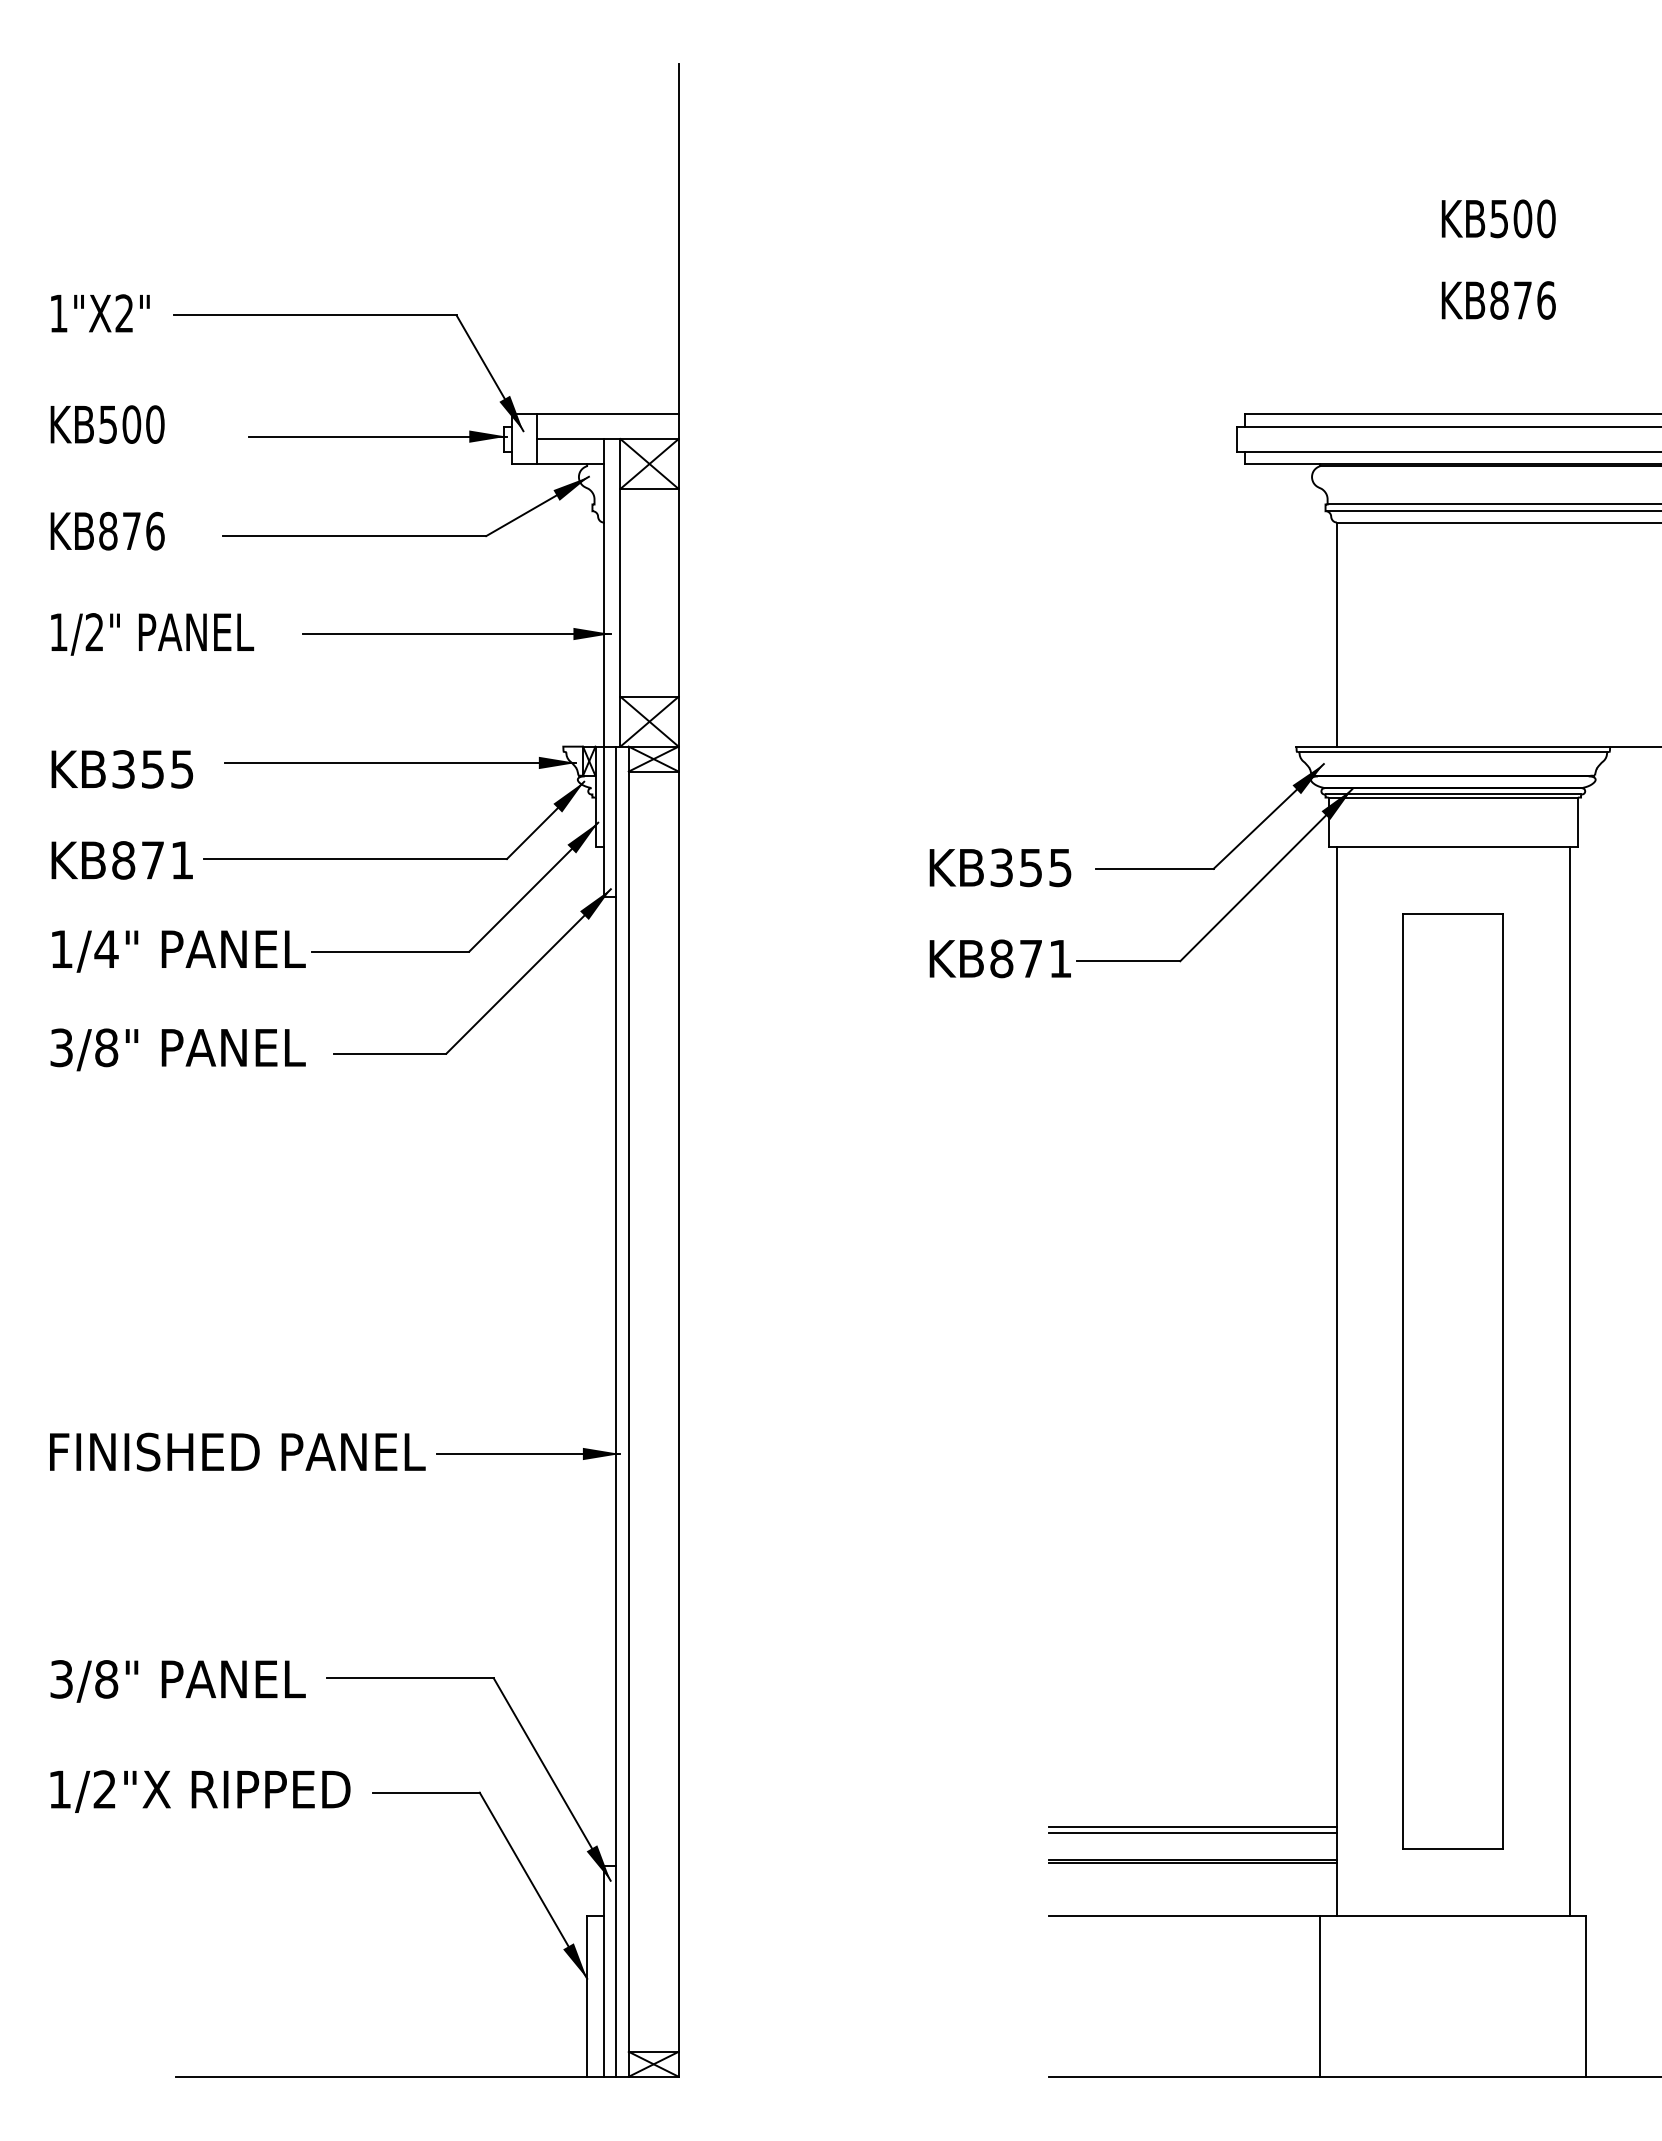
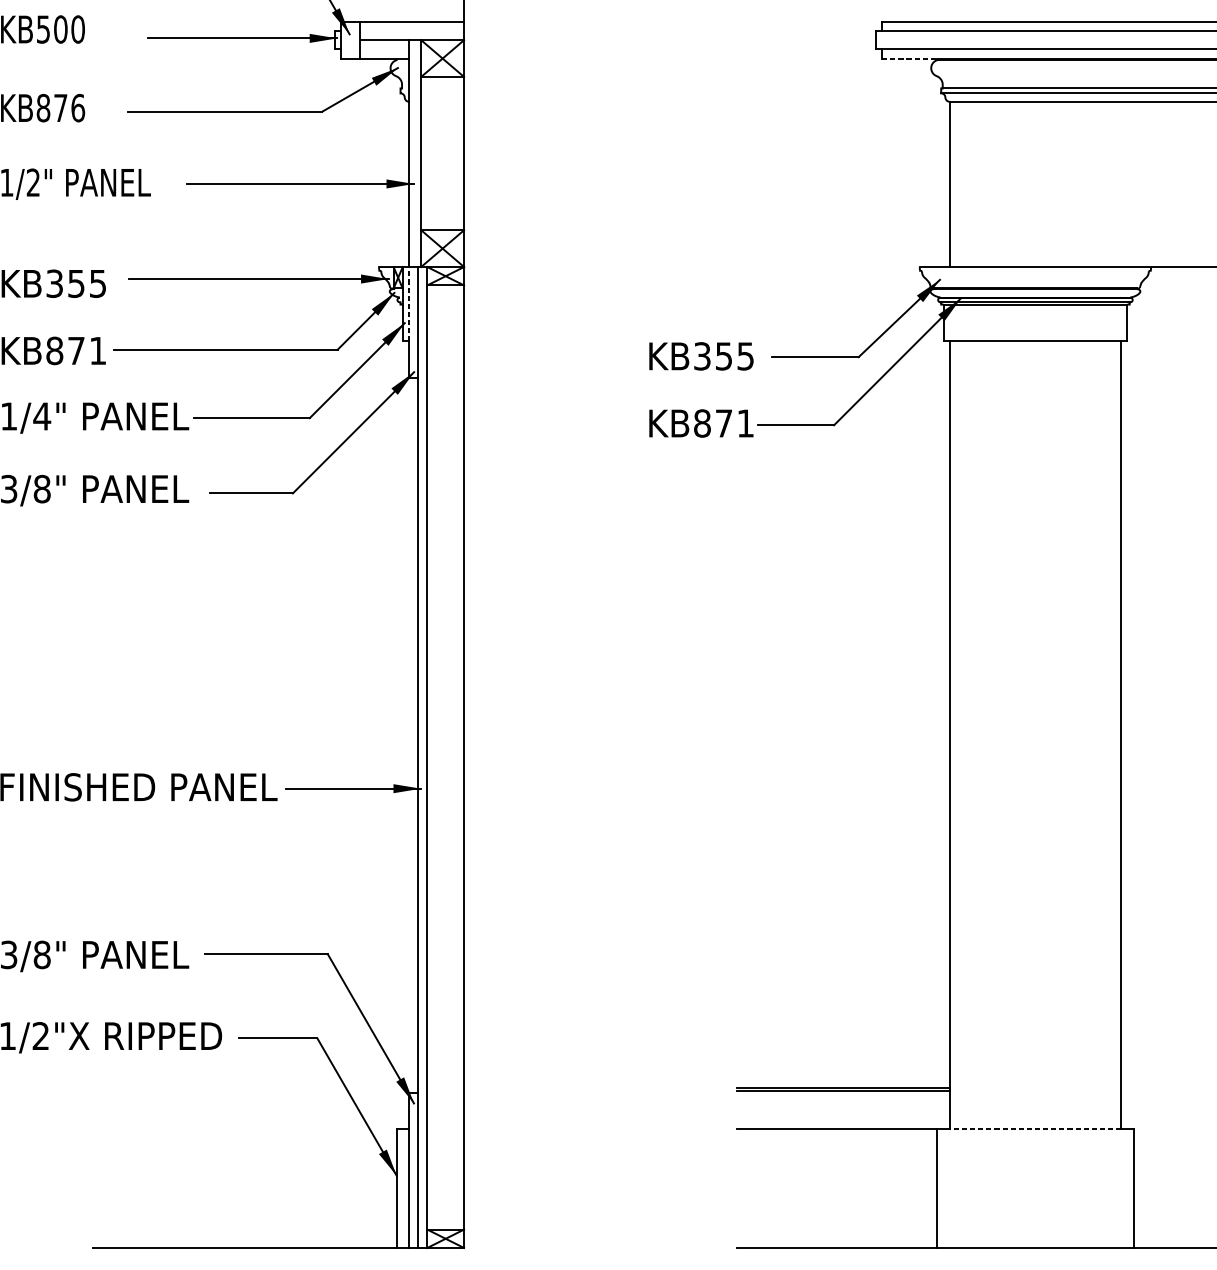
line: (1283, 464) -> (910, 58), solid -> dashed
line: (1453, 752) -> (1035, 271), removed
line: (603, 796) -> (408, 303), solid -> dashed
part: (1452, 1381) -> (1034, 735), removed
line: (1192, 1827) -> (843, 1064), removed
line: (1192, 1832) -> (843, 1067), removed
line: (1452, 1915) -> (1034, 1129), solid -> dashed

